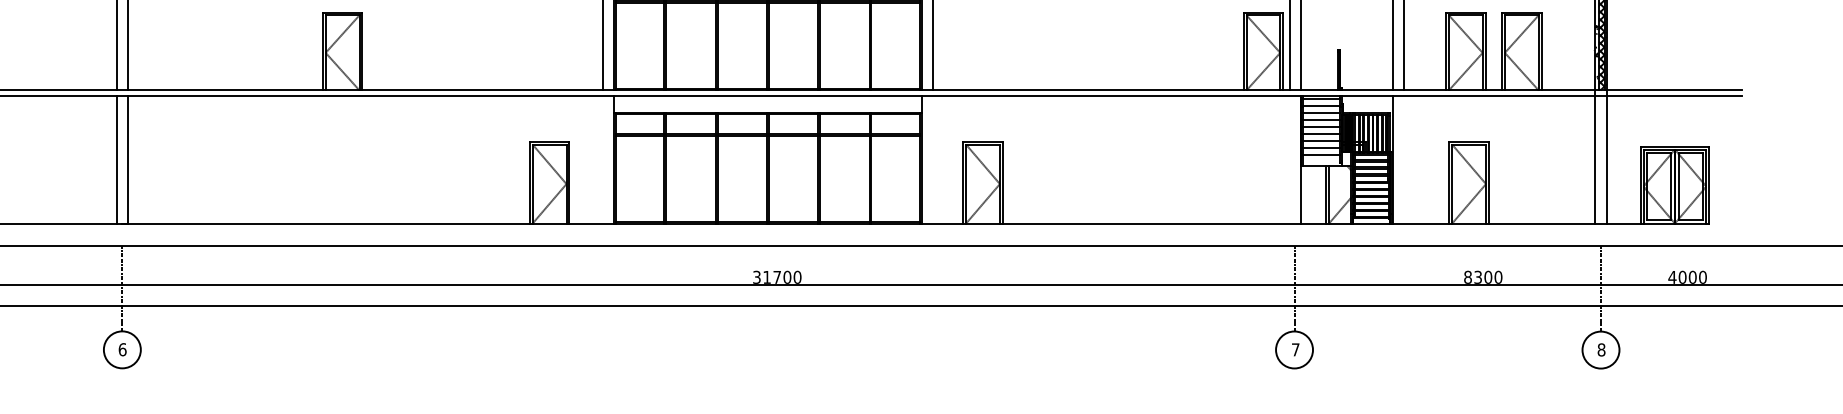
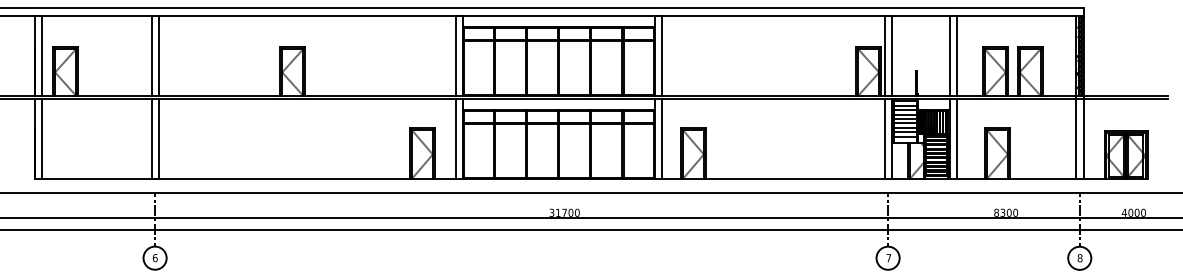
line: (602, 160) -> (455, 139), added
line: (932, 160) -> (661, 139), added
line: (1290, 160) -> (885, 139), added
line: (1403, 160) -> (956, 139), added

